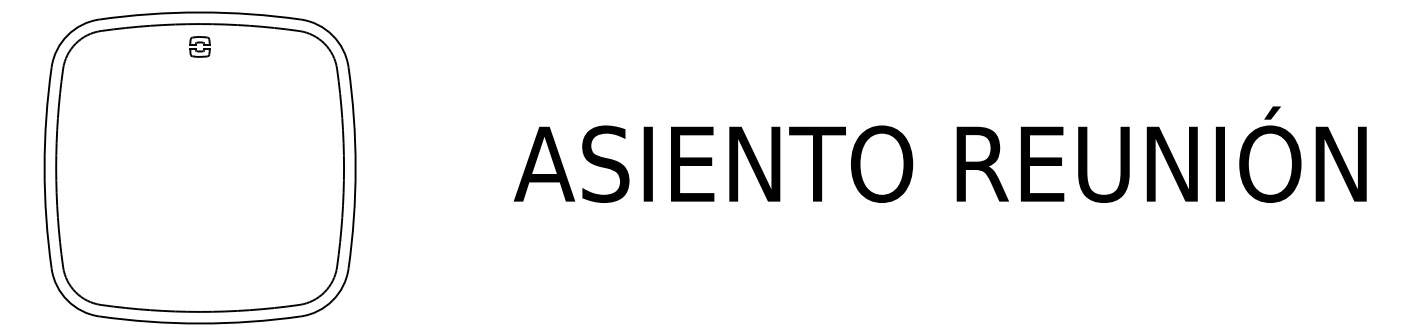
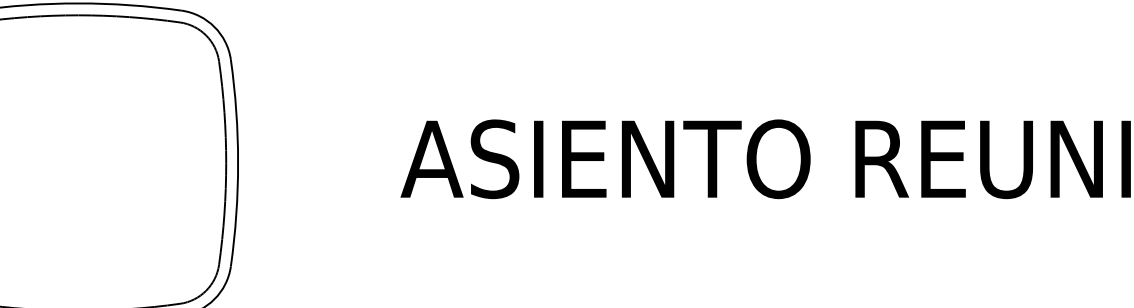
part: (199, 46) -> (77, 38), removed

